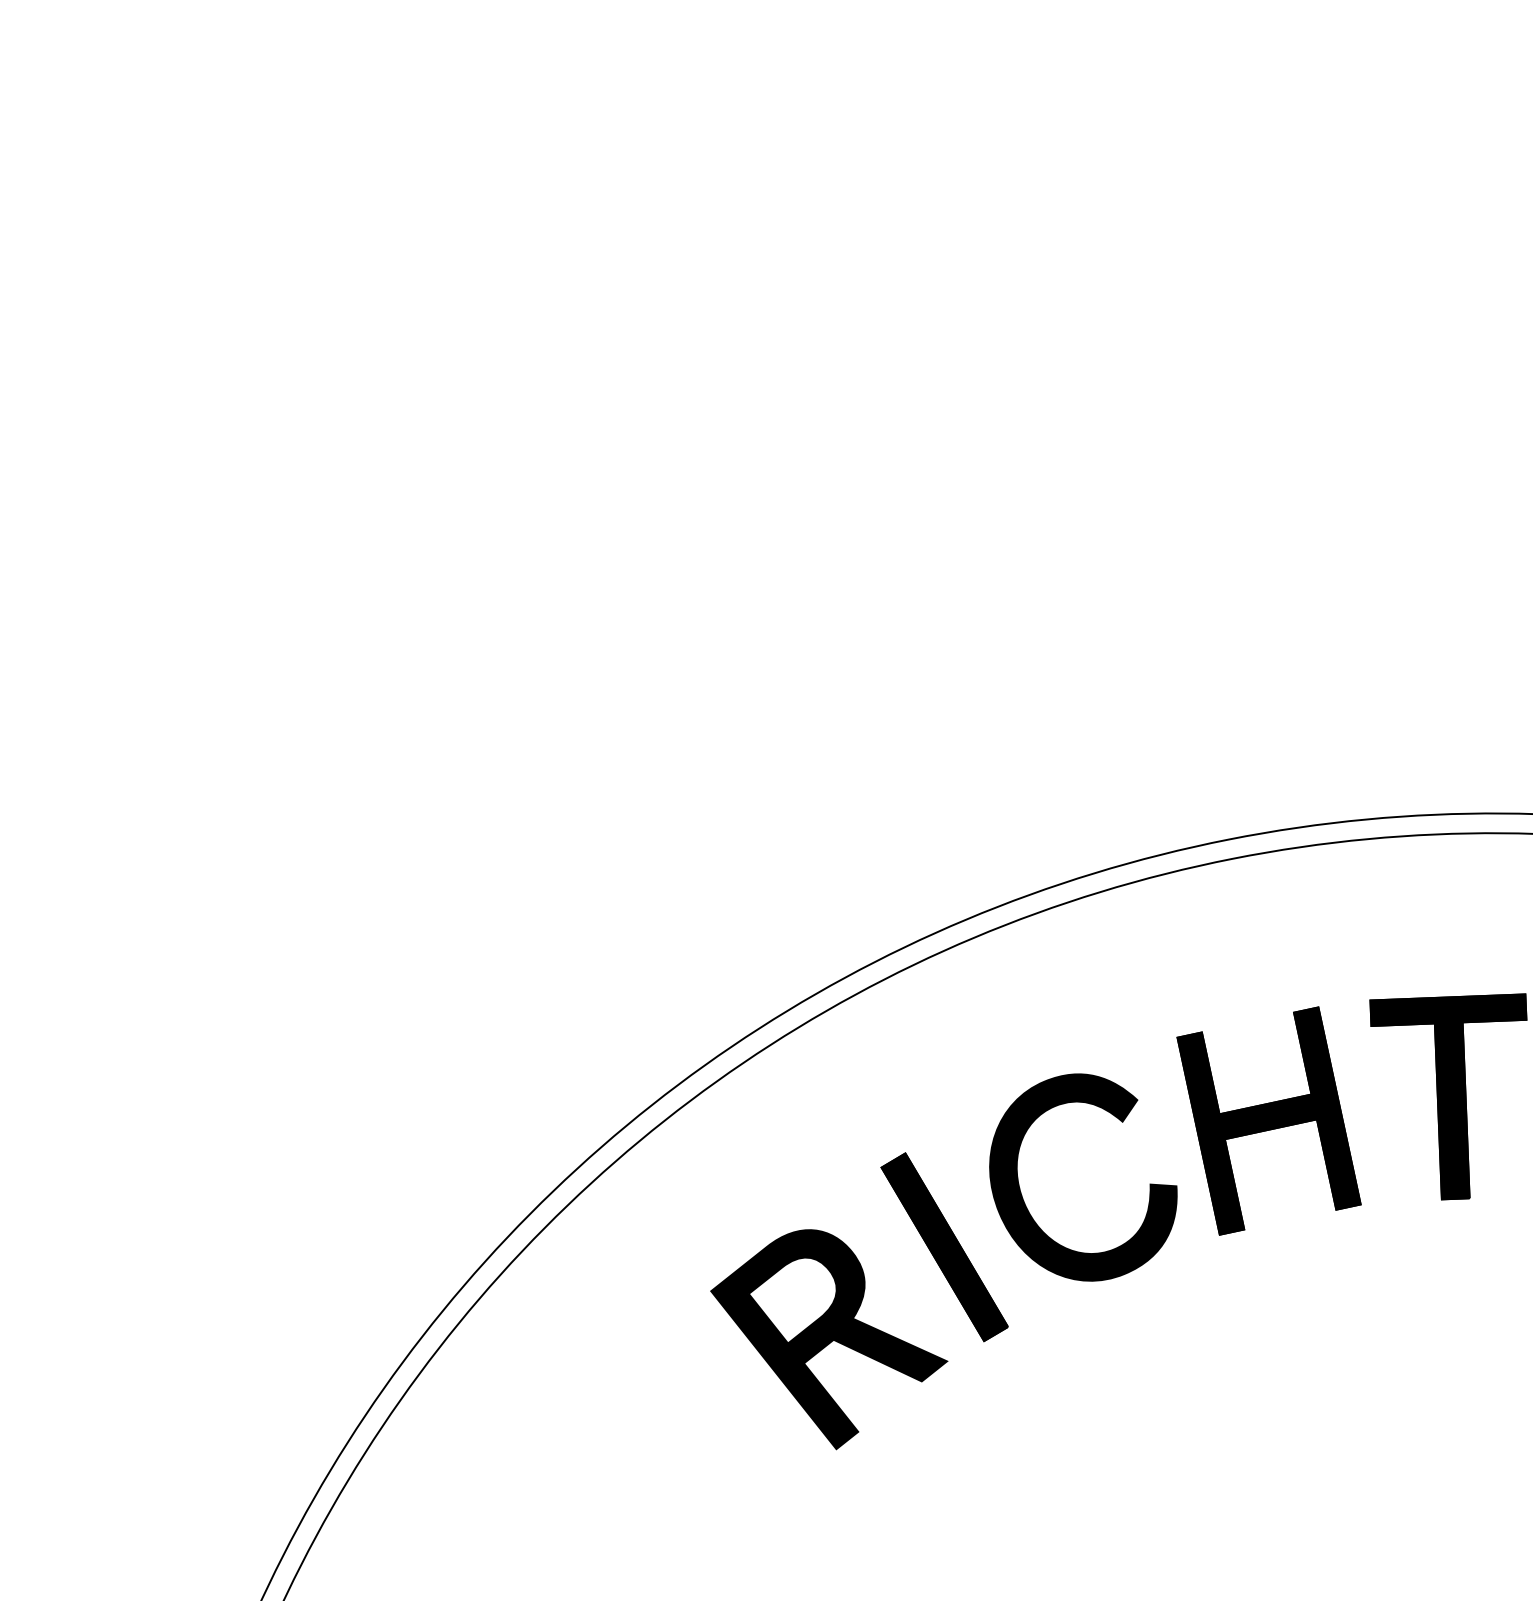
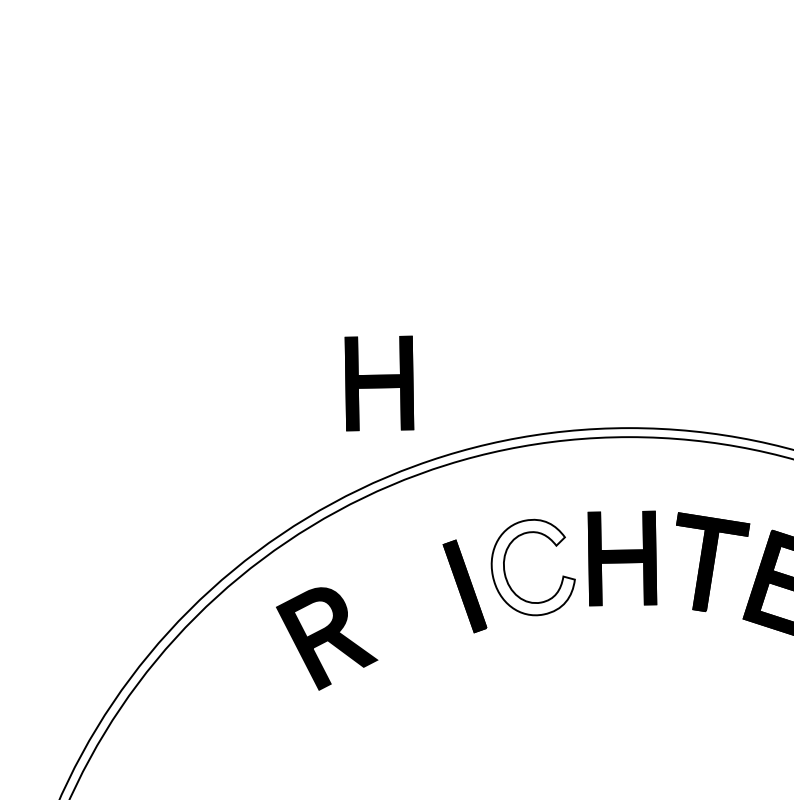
part: (676, 849) -> (379, 383), added
fill: (1080, 1178) -> (532, 567), removed
part: (832, 1336) -> (327, 638), moved

